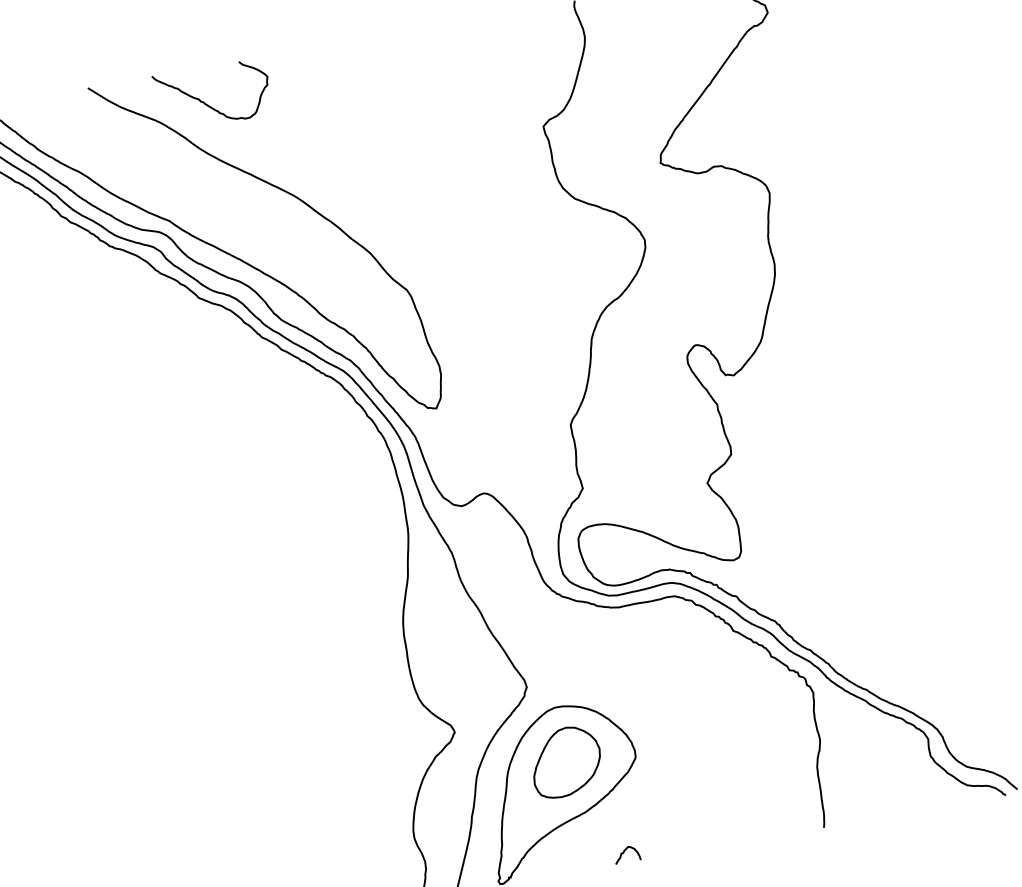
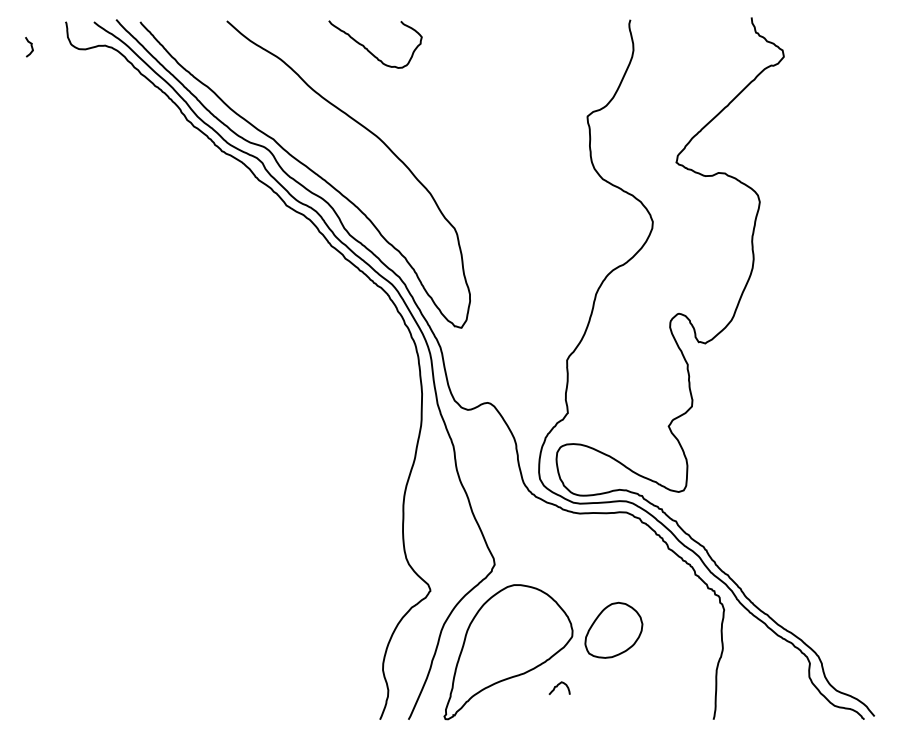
curve: (207, 103) -> (369, 50), moved
part: (565, 761) -> (613, 629), moved
curve: (624, 853) -> (557, 687), moved

